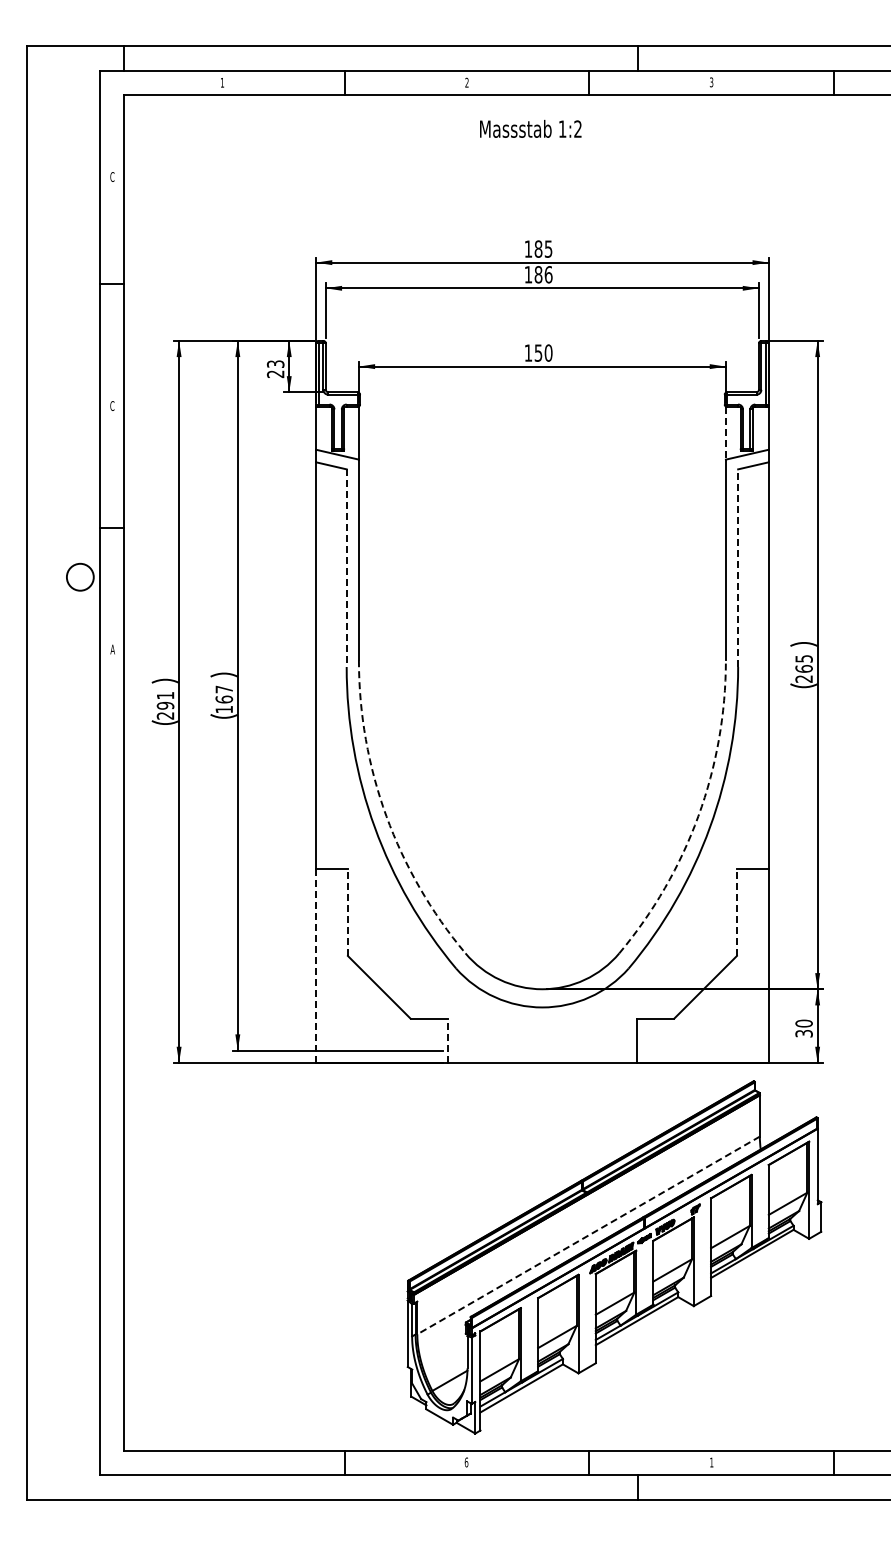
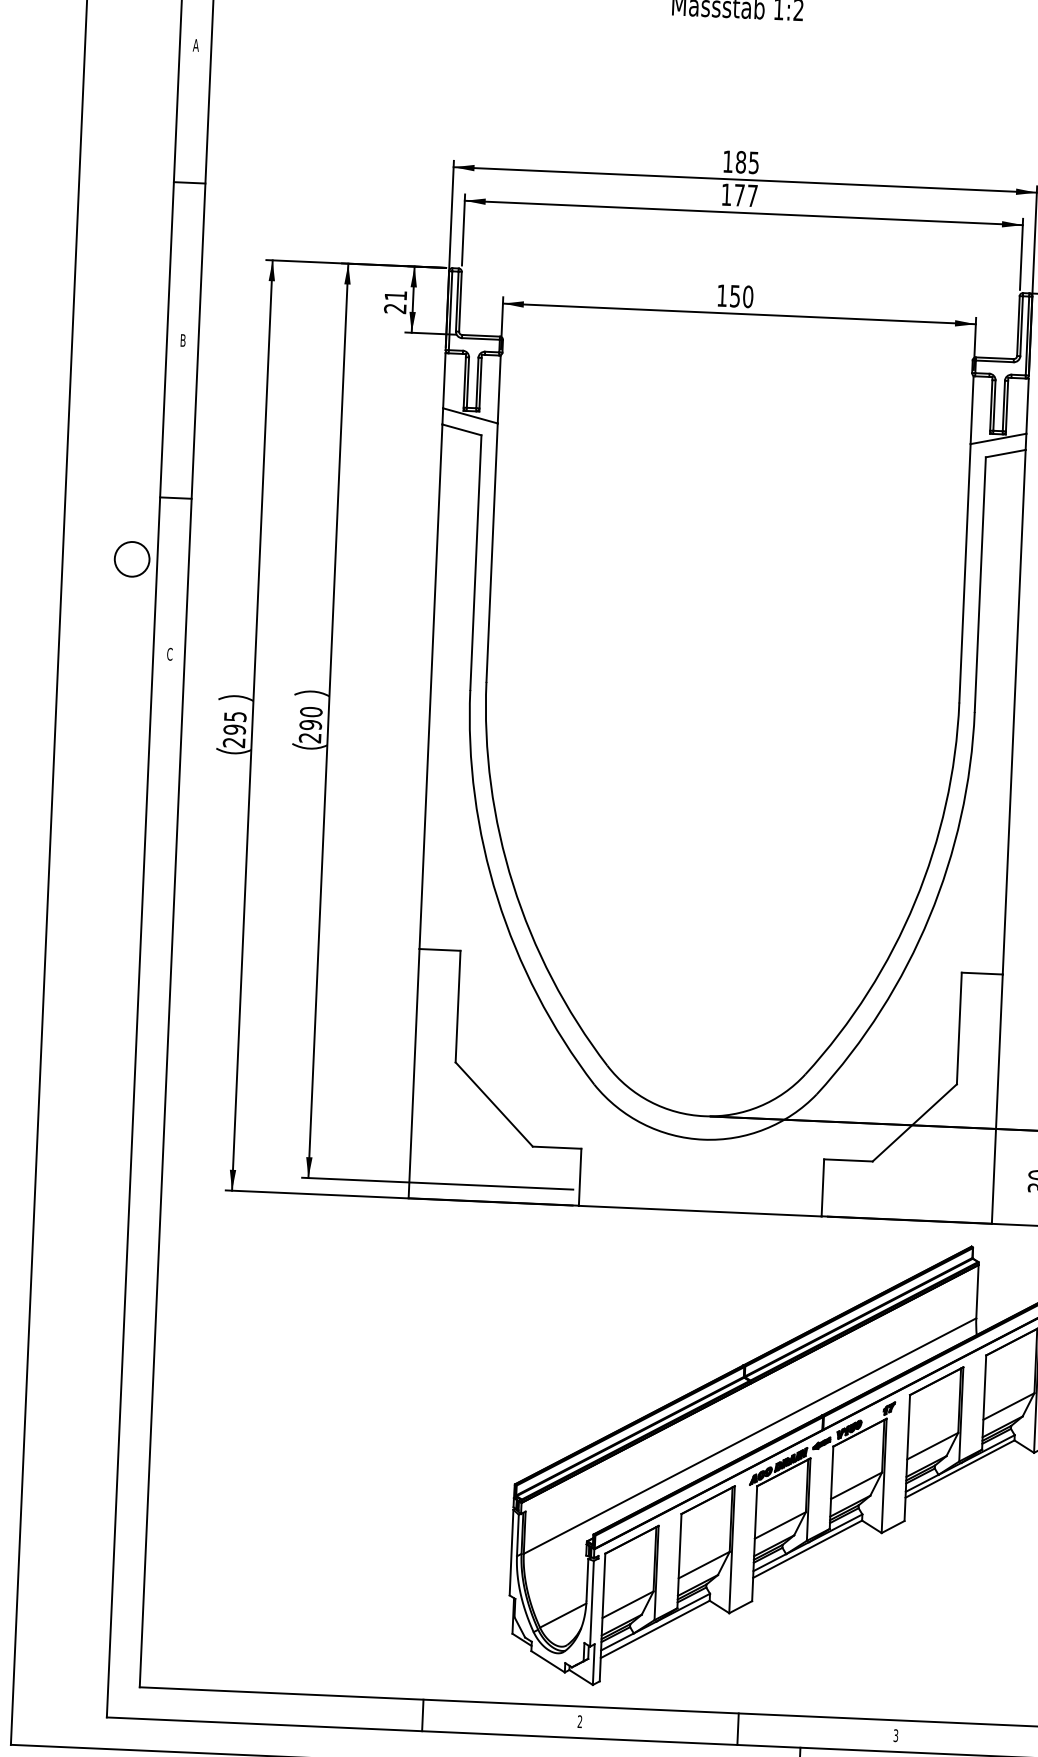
text: (112, 176) -> (196, 44), C -> A
text: (543, 274) -> (746, 195), 186 -> 177
text: (275, 363) -> (395, 294), 23 -> 21
text: (112, 405) -> (183, 339), C -> B
line: (725, 433) -> (971, 410), dashed -> solid
line: (346, 568) -> (475, 563), dashed -> solid
line: (738, 568) -> (980, 585), dashed -> solid
text: (112, 649) -> (169, 654), A -> C
text: (165, 695) -> (235, 716), 291 -> 295
text: (224, 699) -> (311, 724), 167 -> 290
arc: (386, 816) -> (513, 884), dashed -> solid
arc: (698, 816) -> (915, 902), dashed -> solid
line: (347, 912) -> (457, 1006), dashed -> solid
line: (736, 912) -> (958, 1028), dashed -> solid
line: (316, 966) -> (414, 1074), dashed -> solid
line: (448, 1040) -> (580, 1176), dashed -> solid
line: (588, 1235) -> (749, 1436), dashed -> solid
text: (466, 1462) -> (579, 1721), 6 -> 2
text: (711, 1462) -> (895, 1735), 1 -> 3

